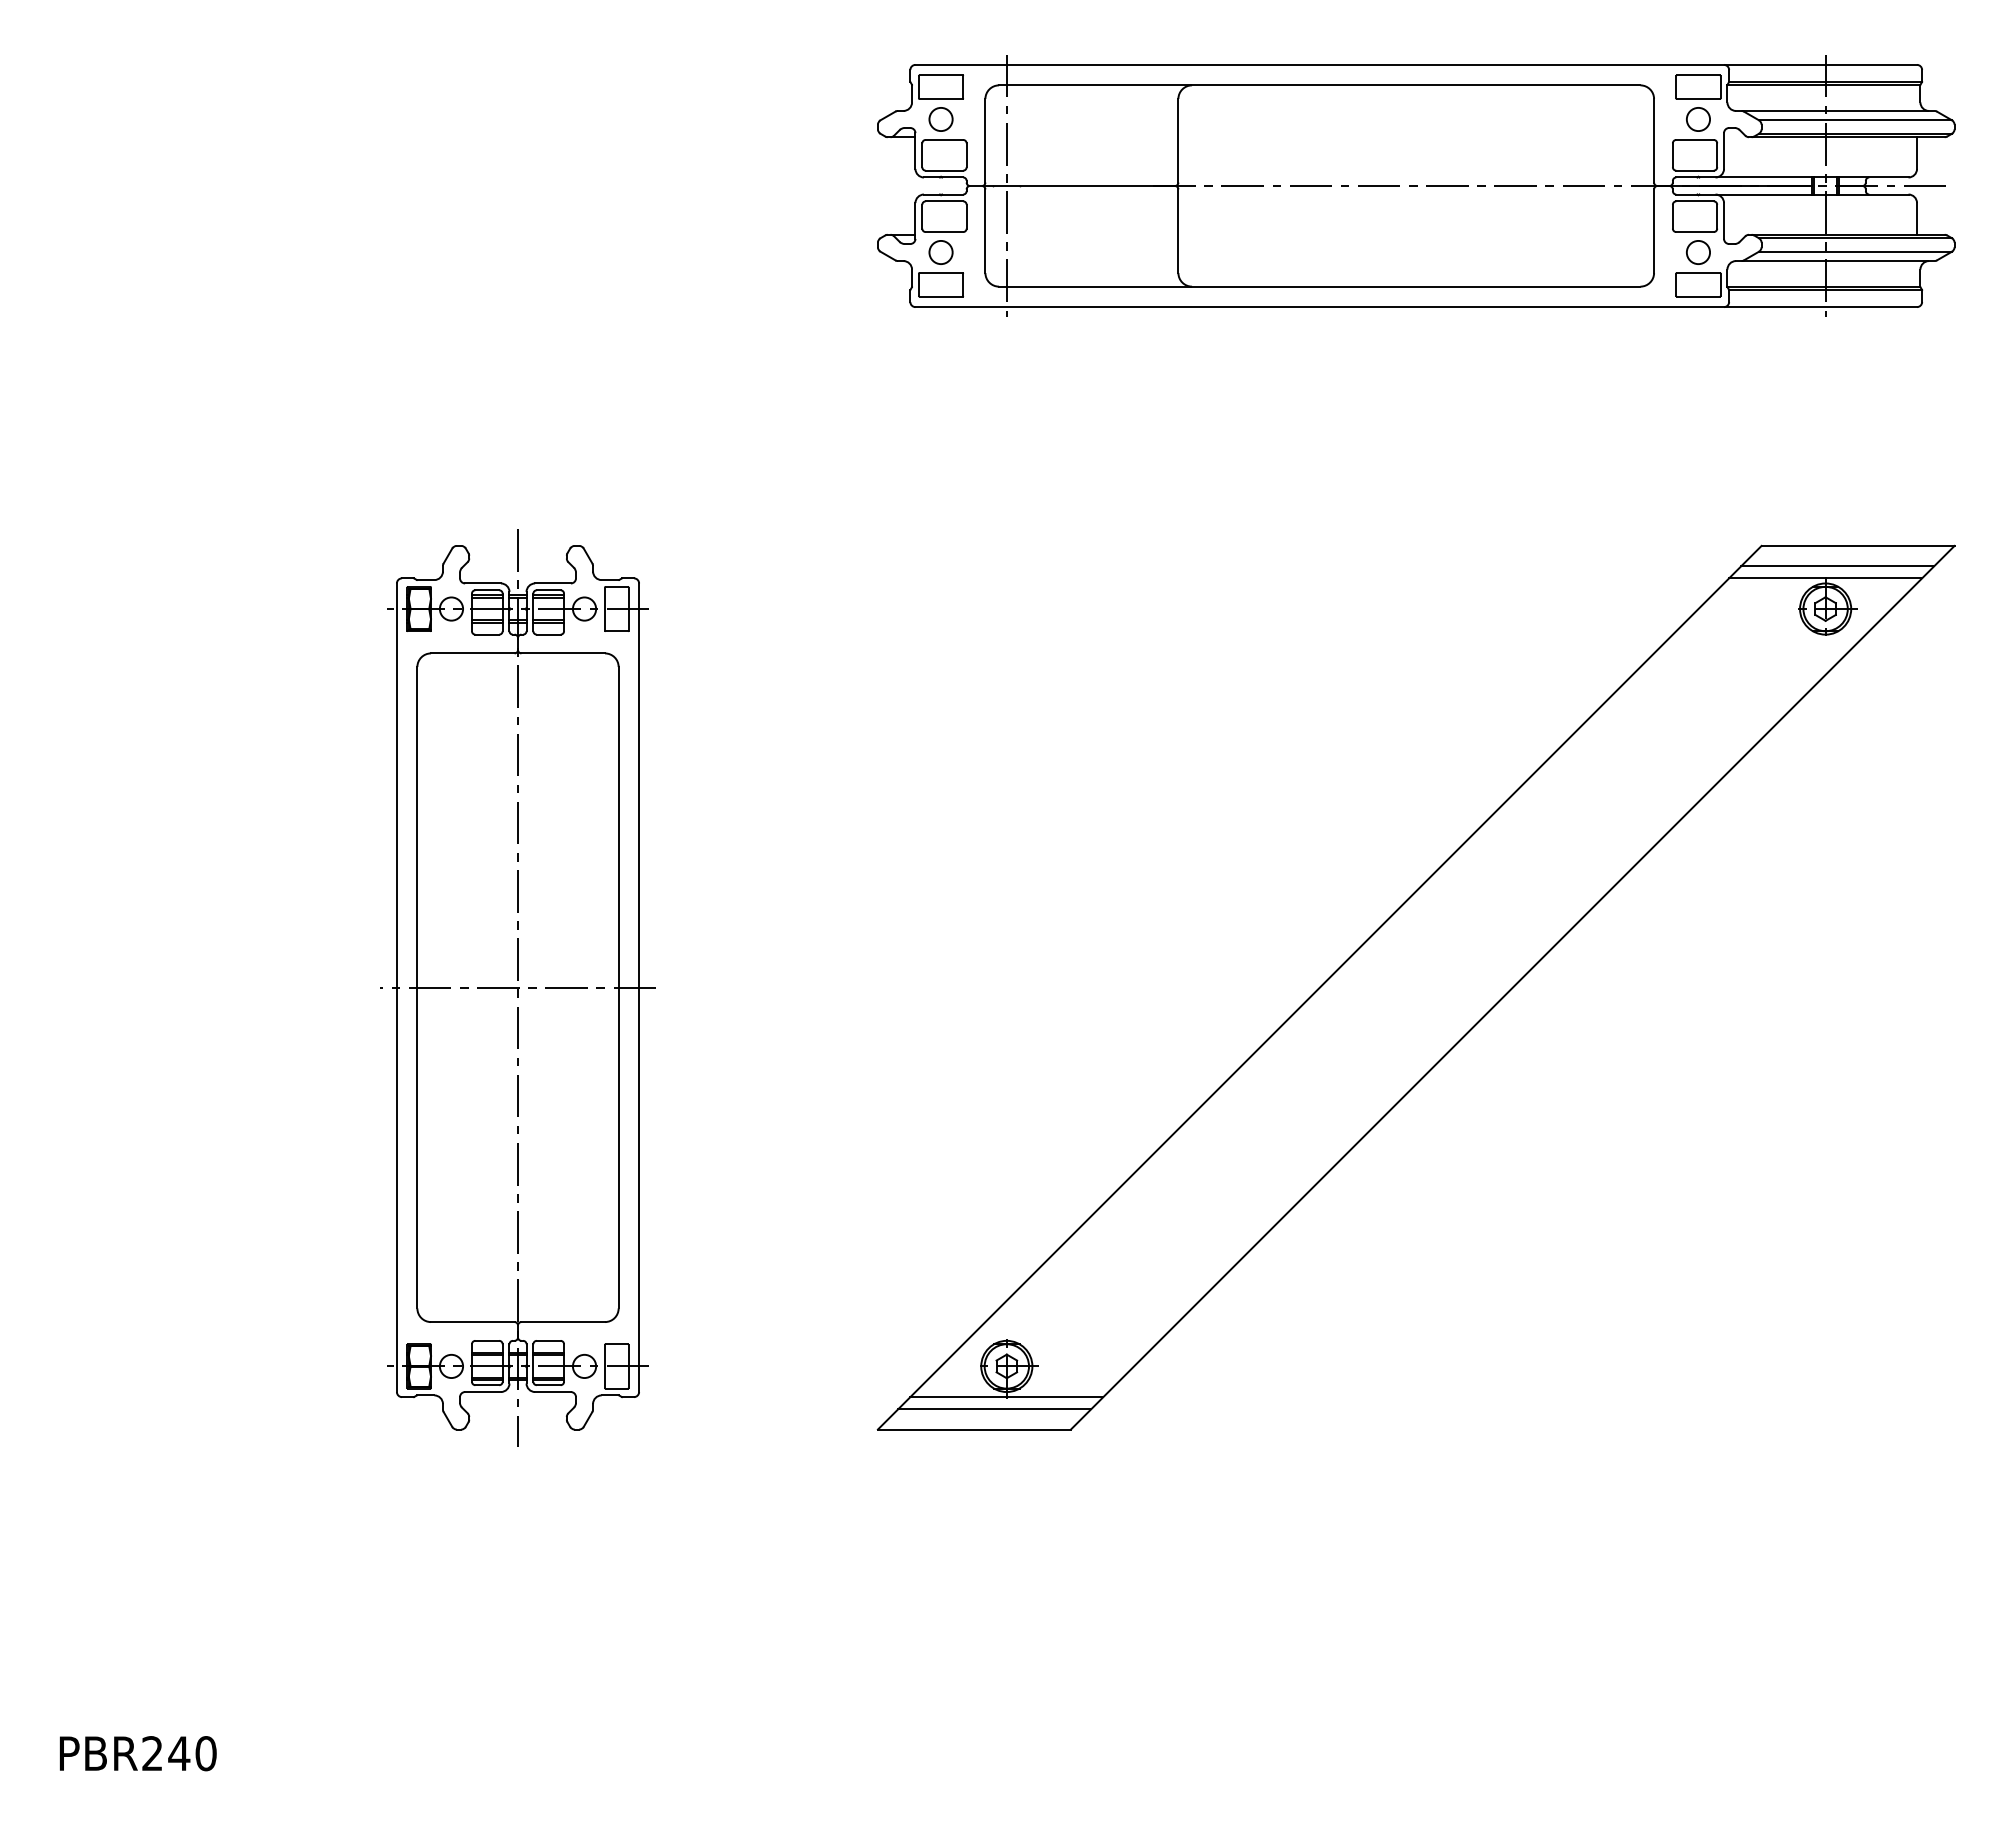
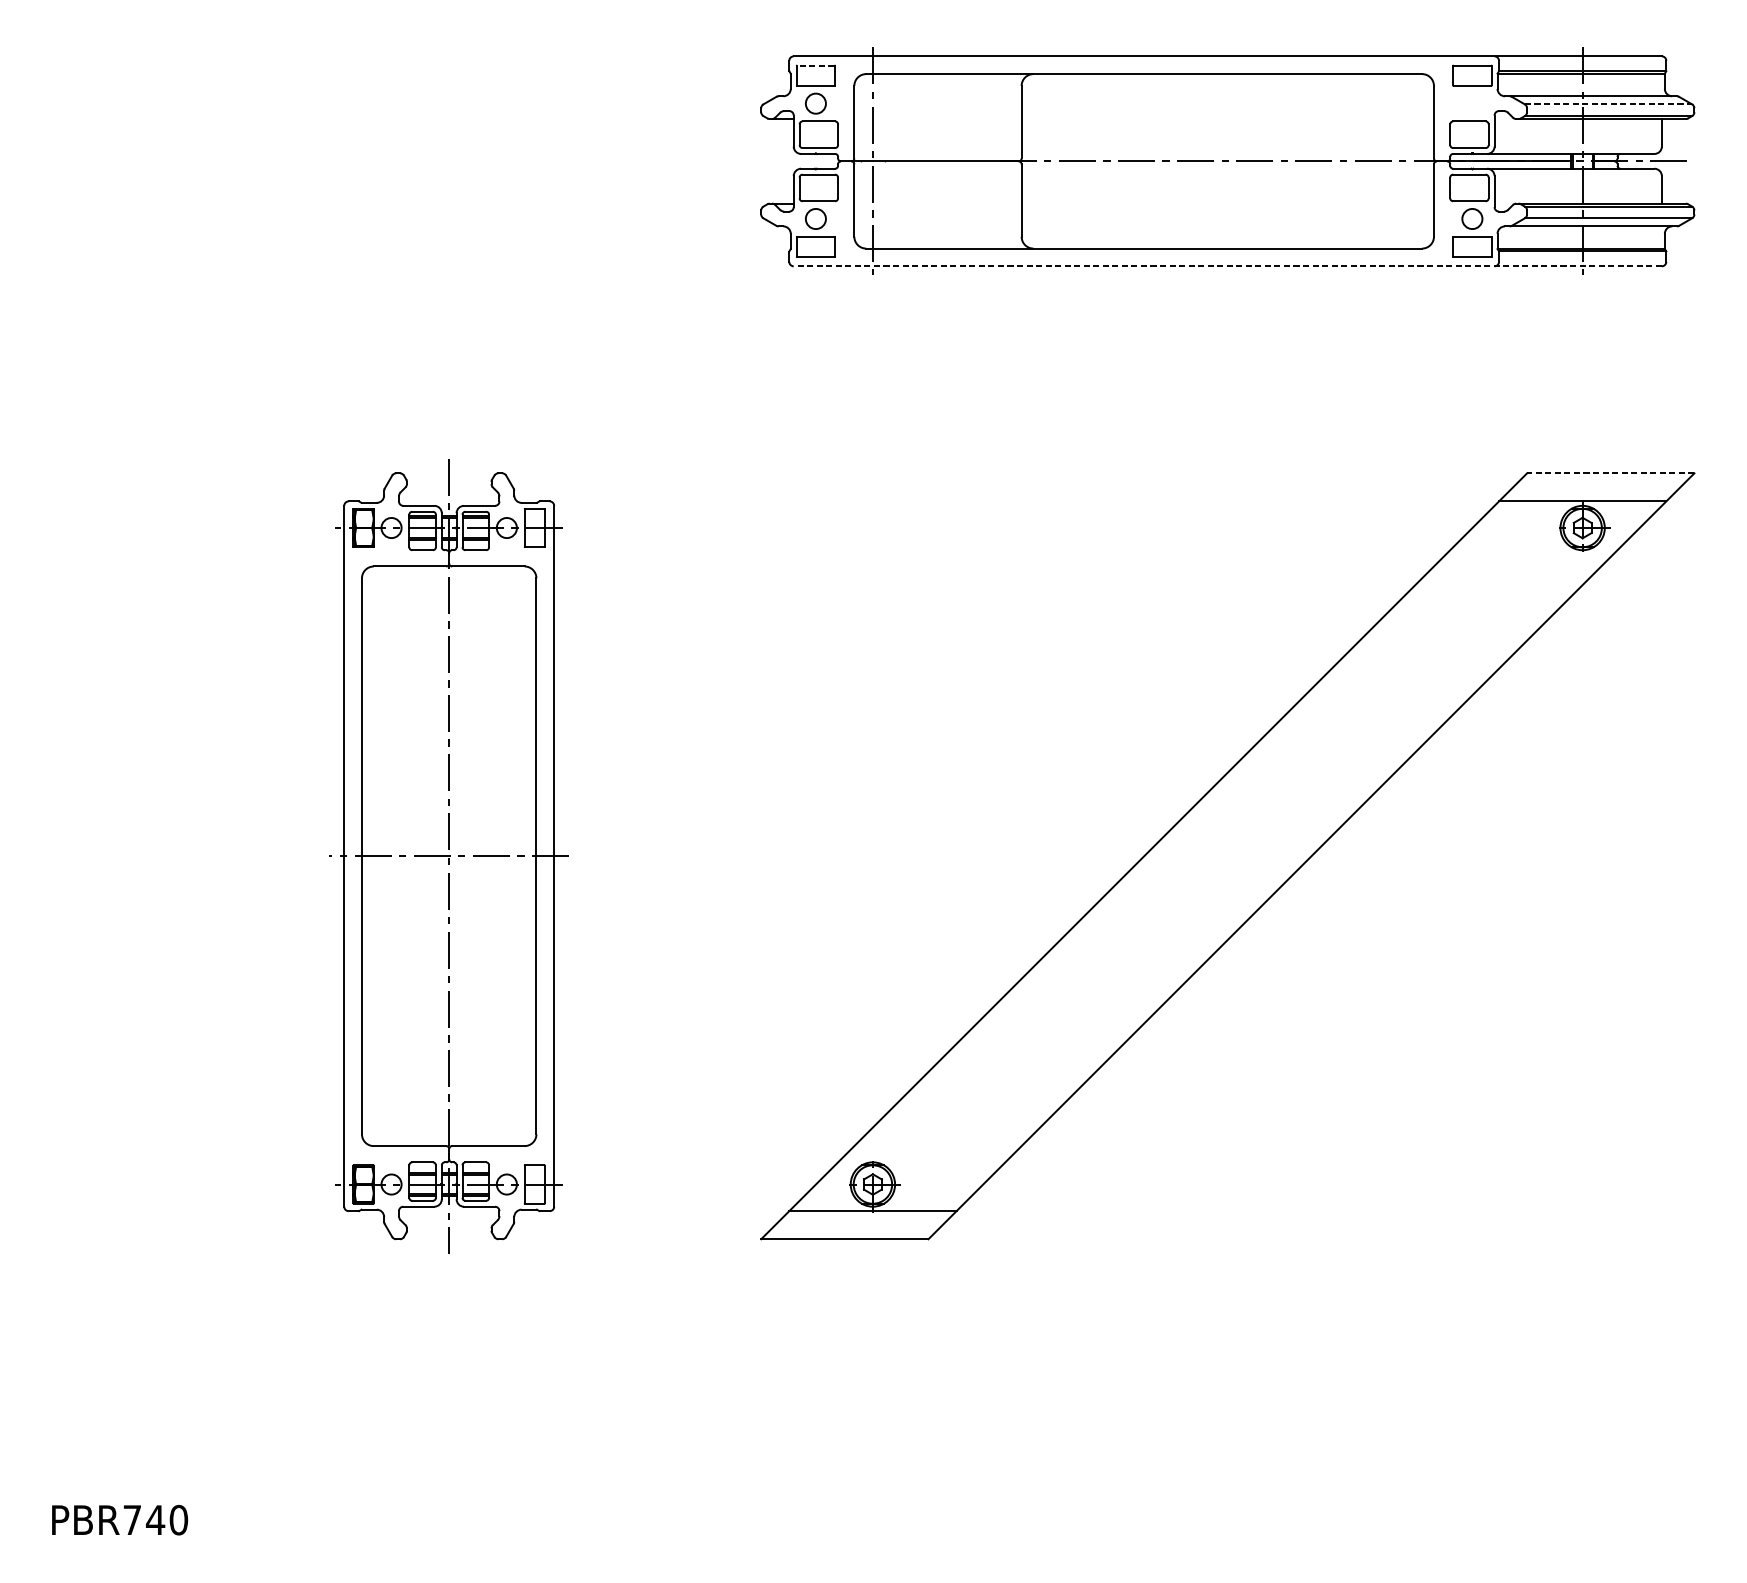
line: (940, 75) -> (815, 65), solid -> dashed
circle: (1698, 119) -> (1472, 103), removed
line: (1855, 120) -> (1608, 104), solid -> dashed
line: (1416, 307) -> (1228, 266), solid -> dashed
line: (1857, 545) -> (1610, 472), solid -> dashed
line: (1837, 566) -> (1592, 491), removed
line: (994, 1409) -> (862, 1221), removed
text: (152, 1753) -> (132, 1520), PBR240 -> PBR740

